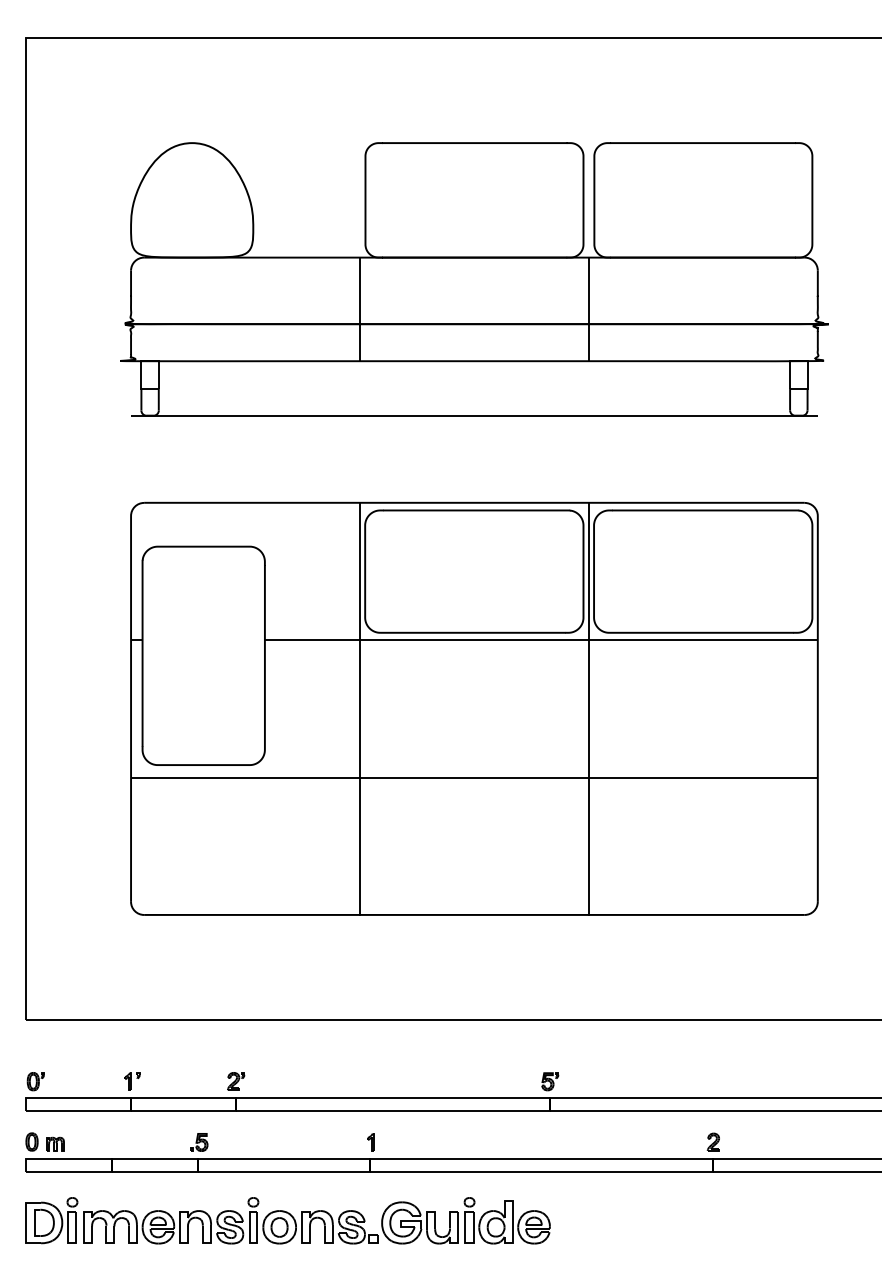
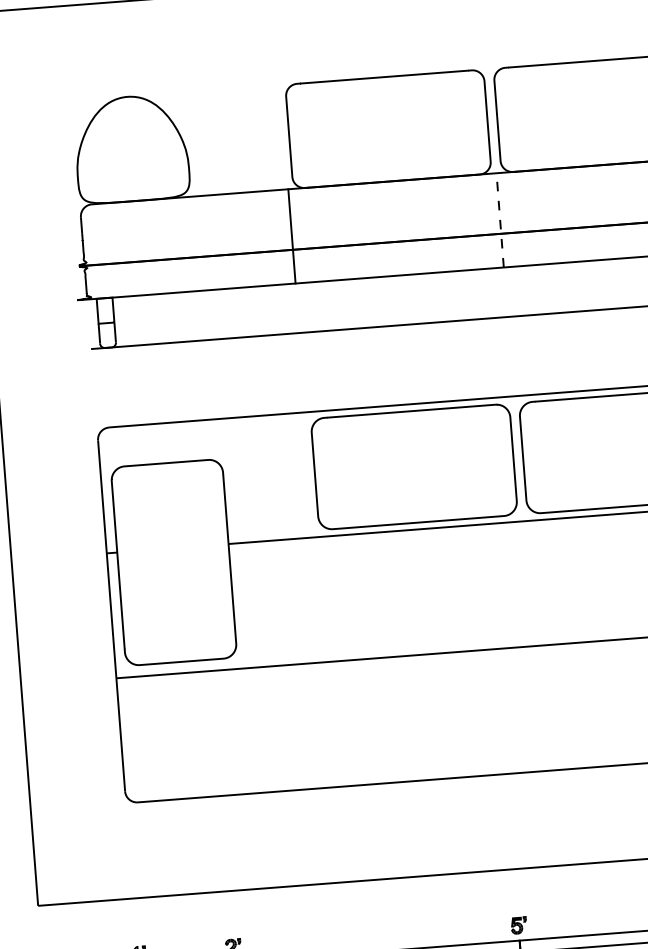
line: (588, 309) -> (499, 220), solid -> dashed
line: (360, 708) -> (320, 599), removed
line: (588, 708) -> (527, 583), removed

